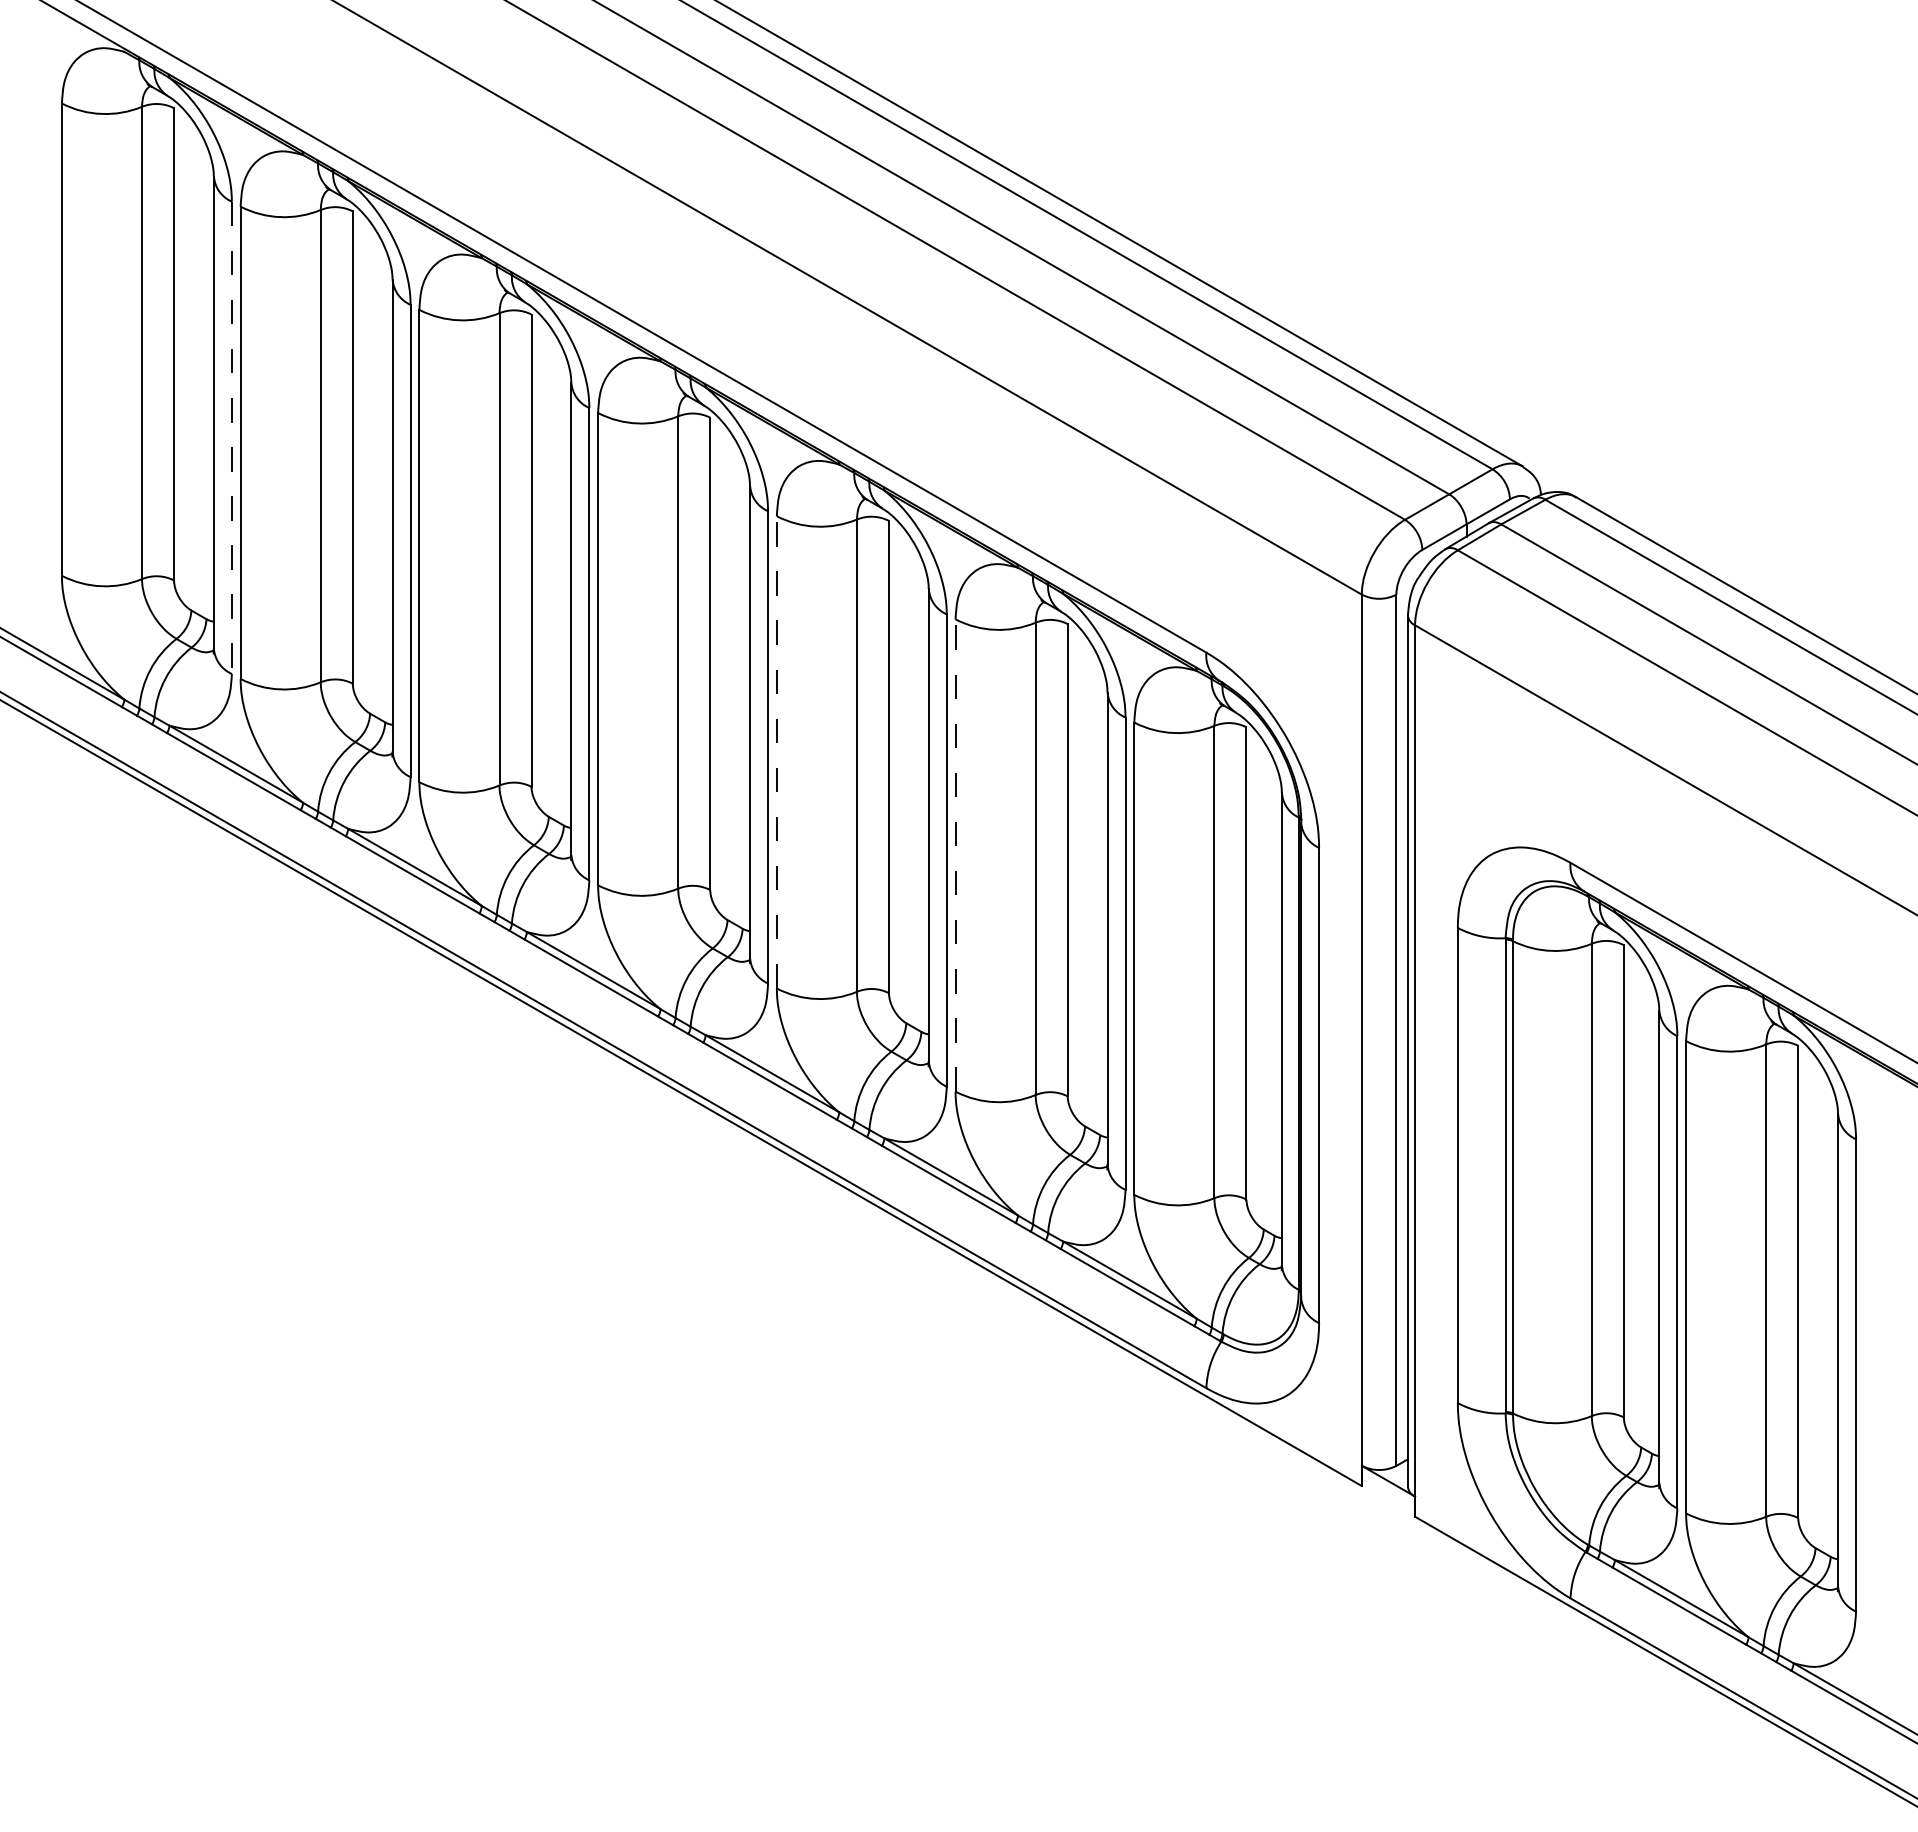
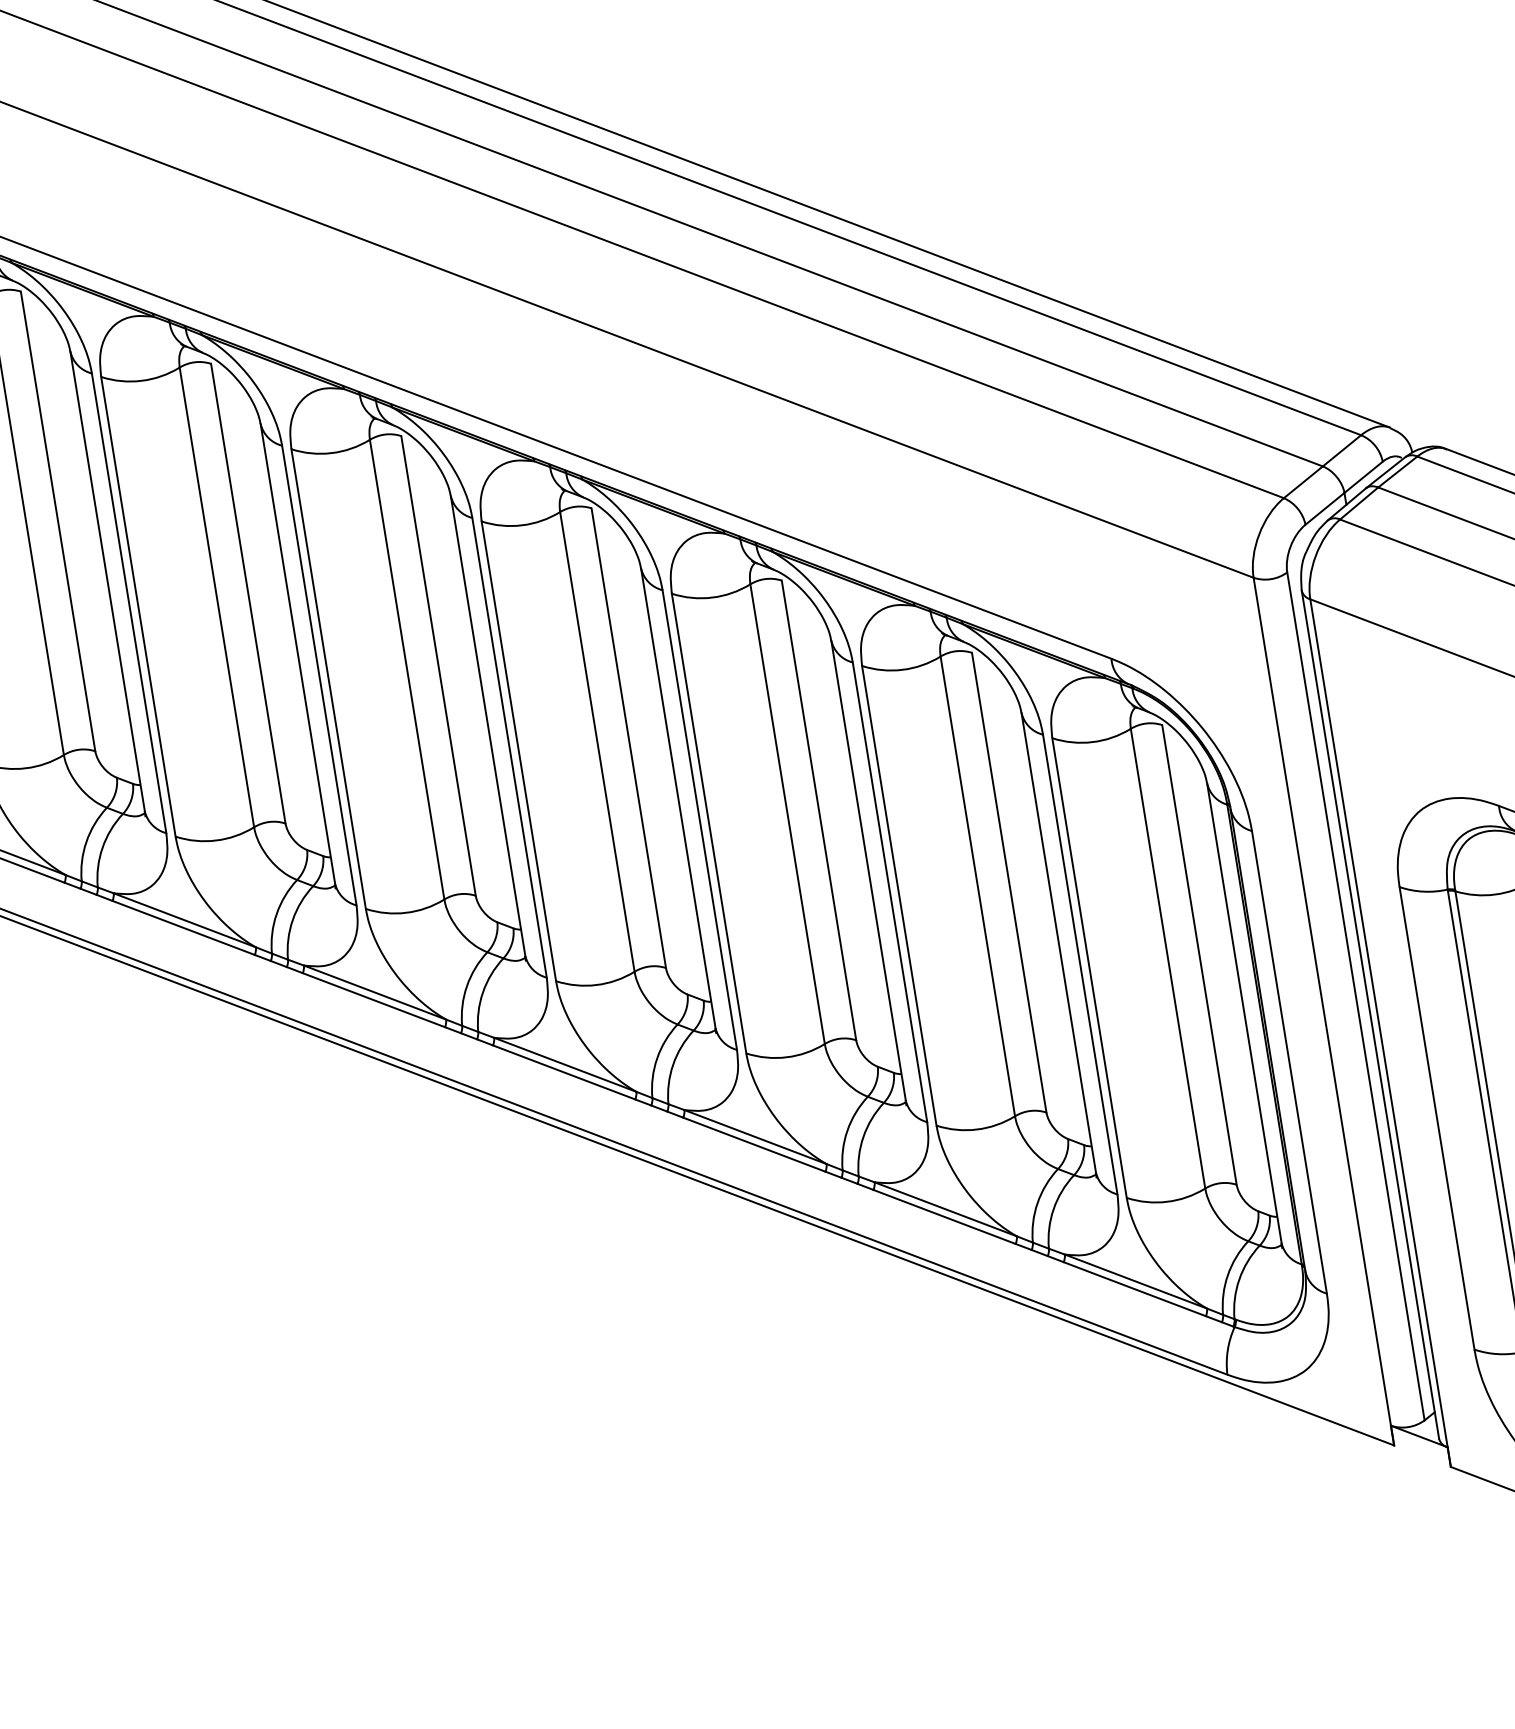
line: (231, 438) -> (128, 604), dashed -> solid
line: (776, 751) -> (708, 822), dashed -> solid
line: (955, 855) -> (899, 895), dashed -> solid

